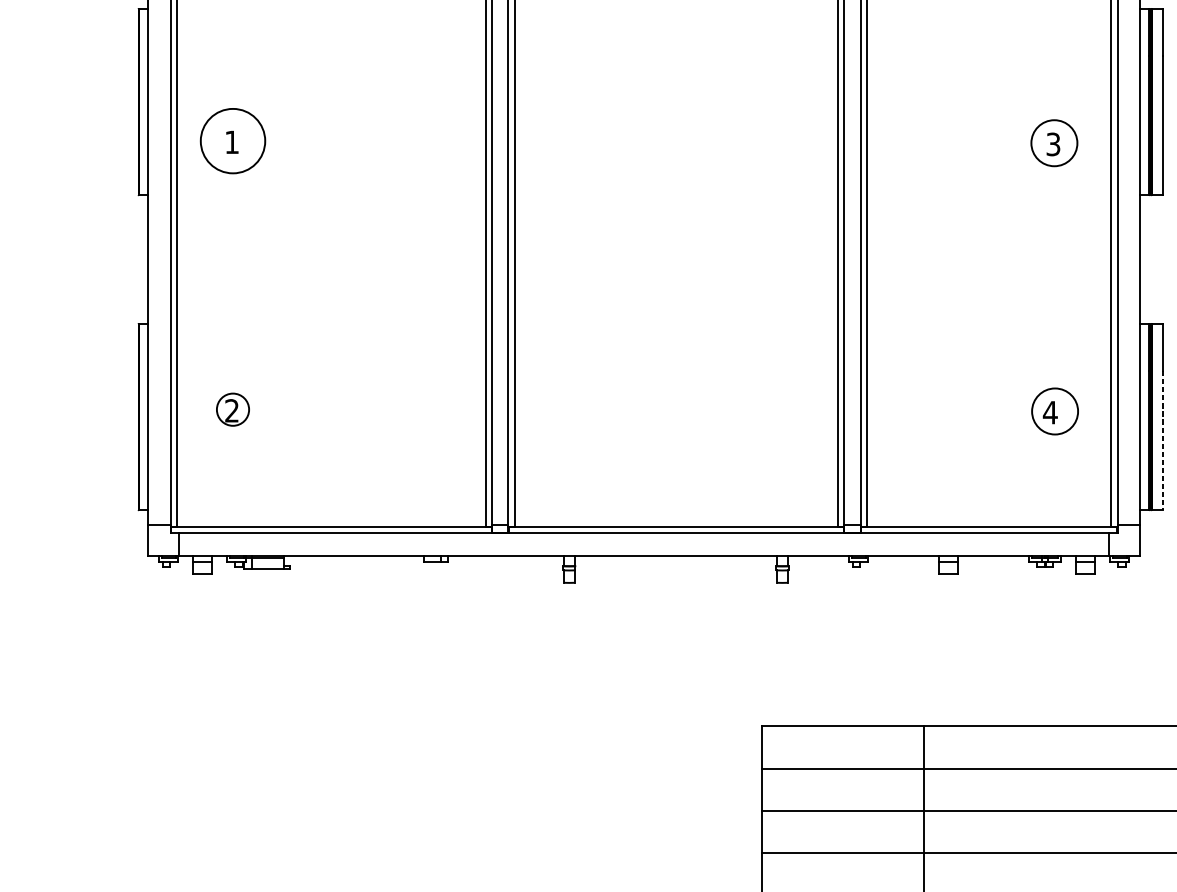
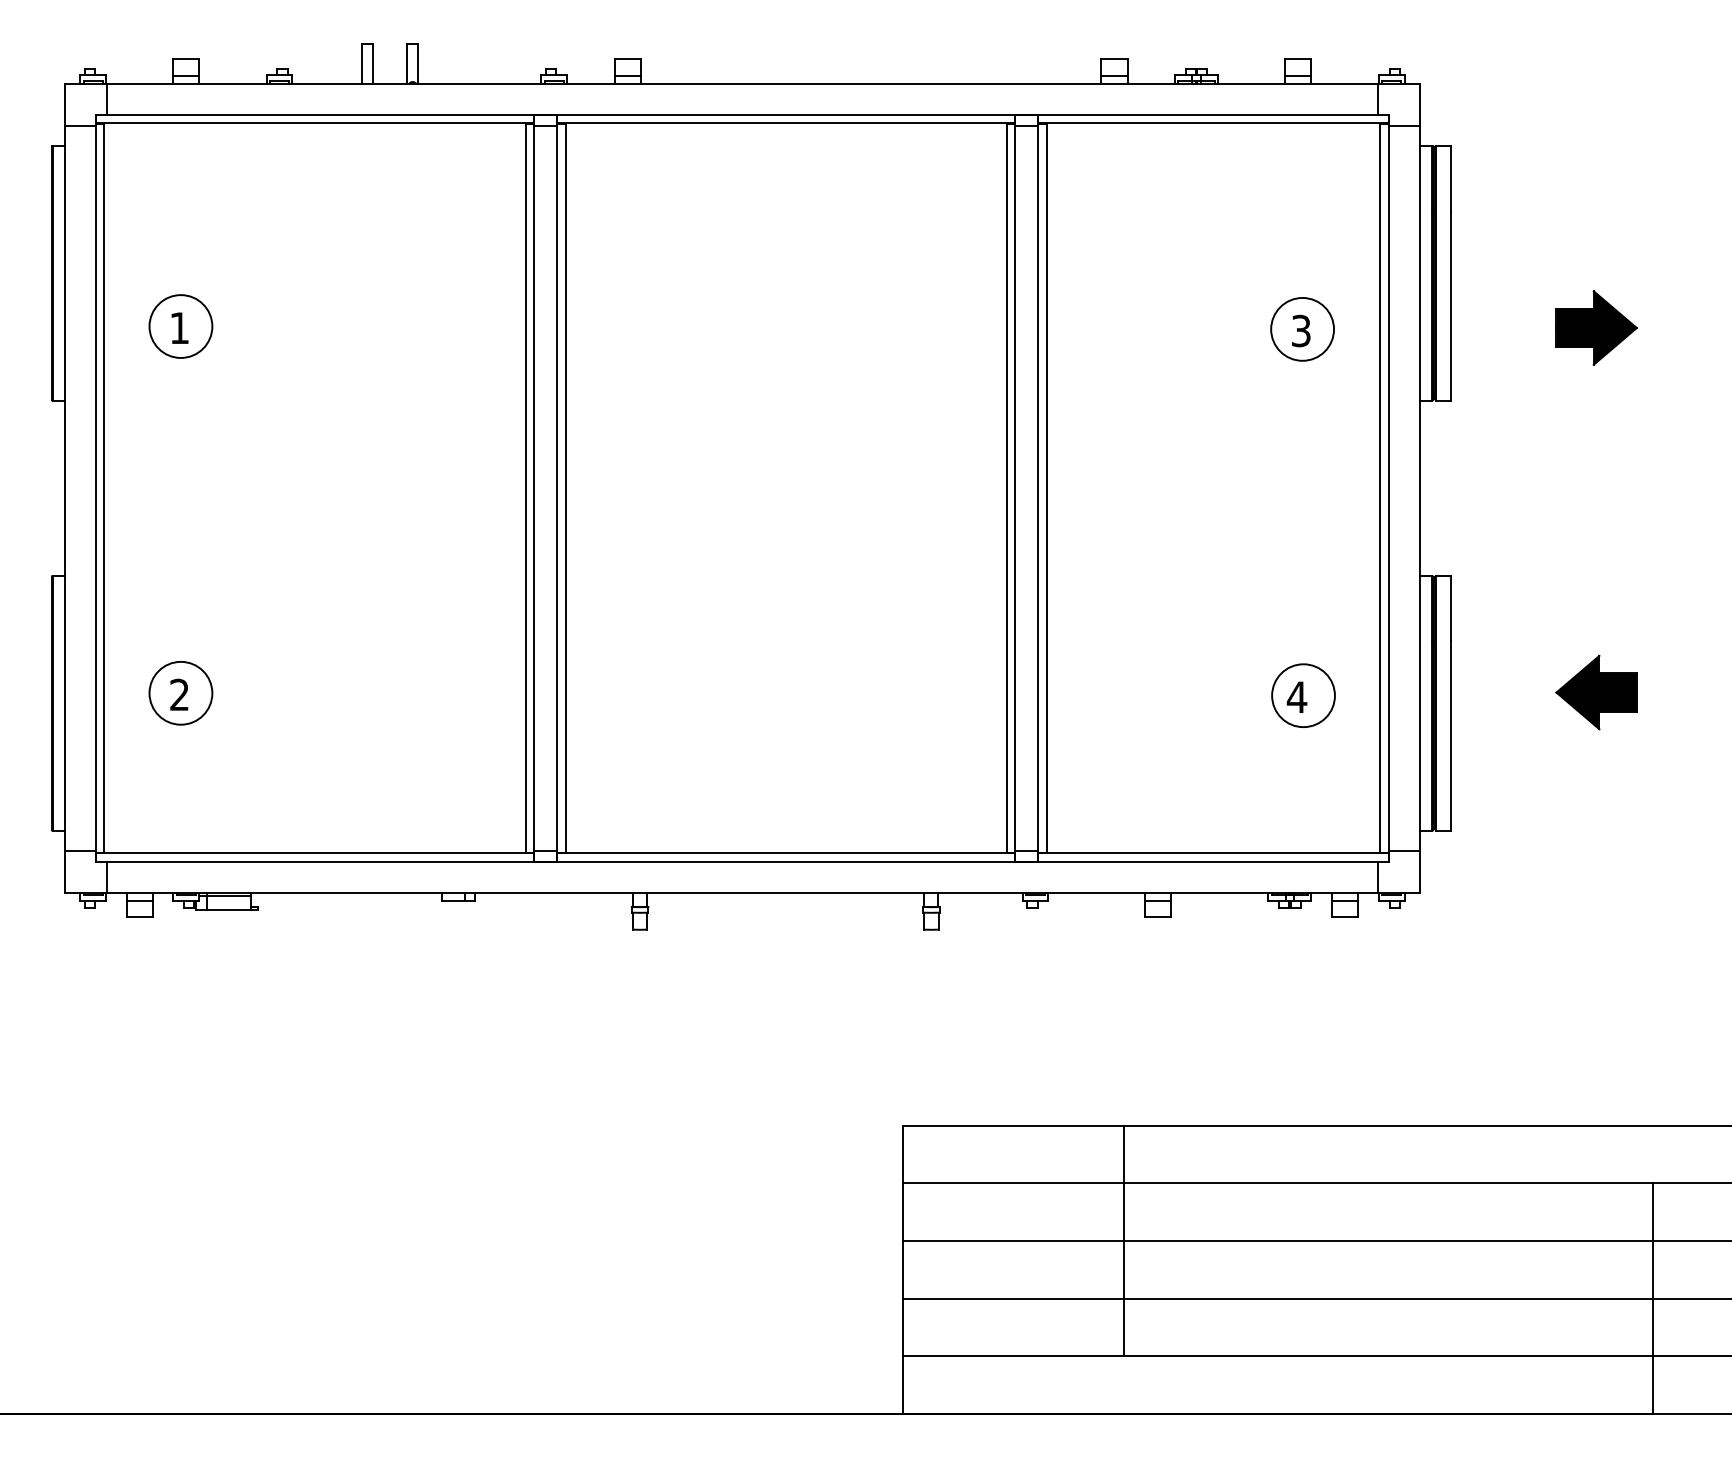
circle: (232, 141) -> (180, 326), size x0.71
circle: (232, 409) -> (180, 692), size x1.43
line: (1162, 441) -> (1450, 736), dashed -> solid

